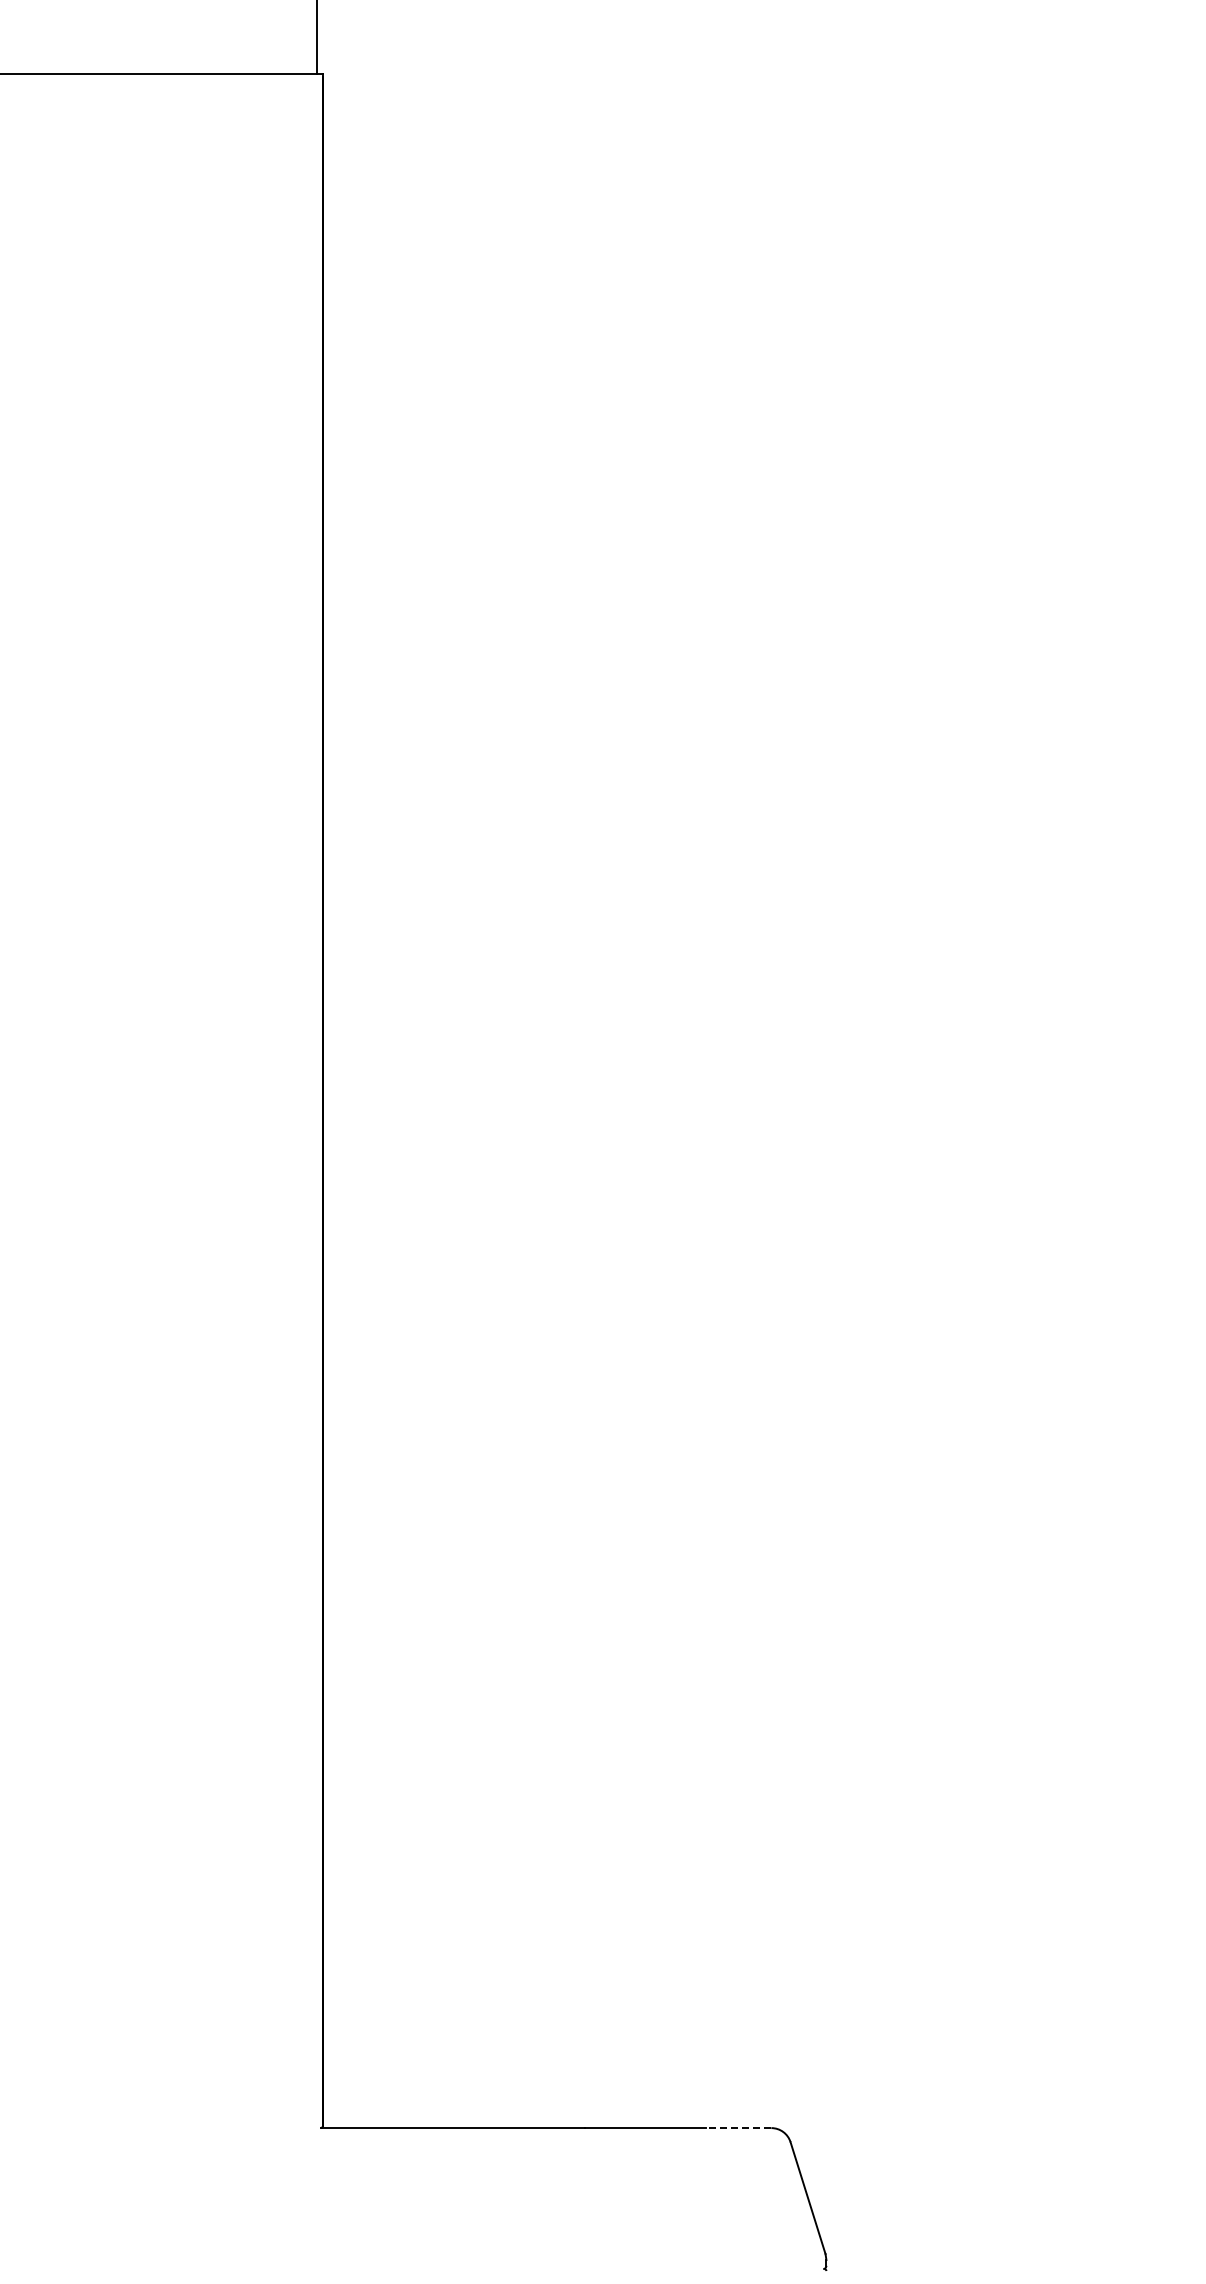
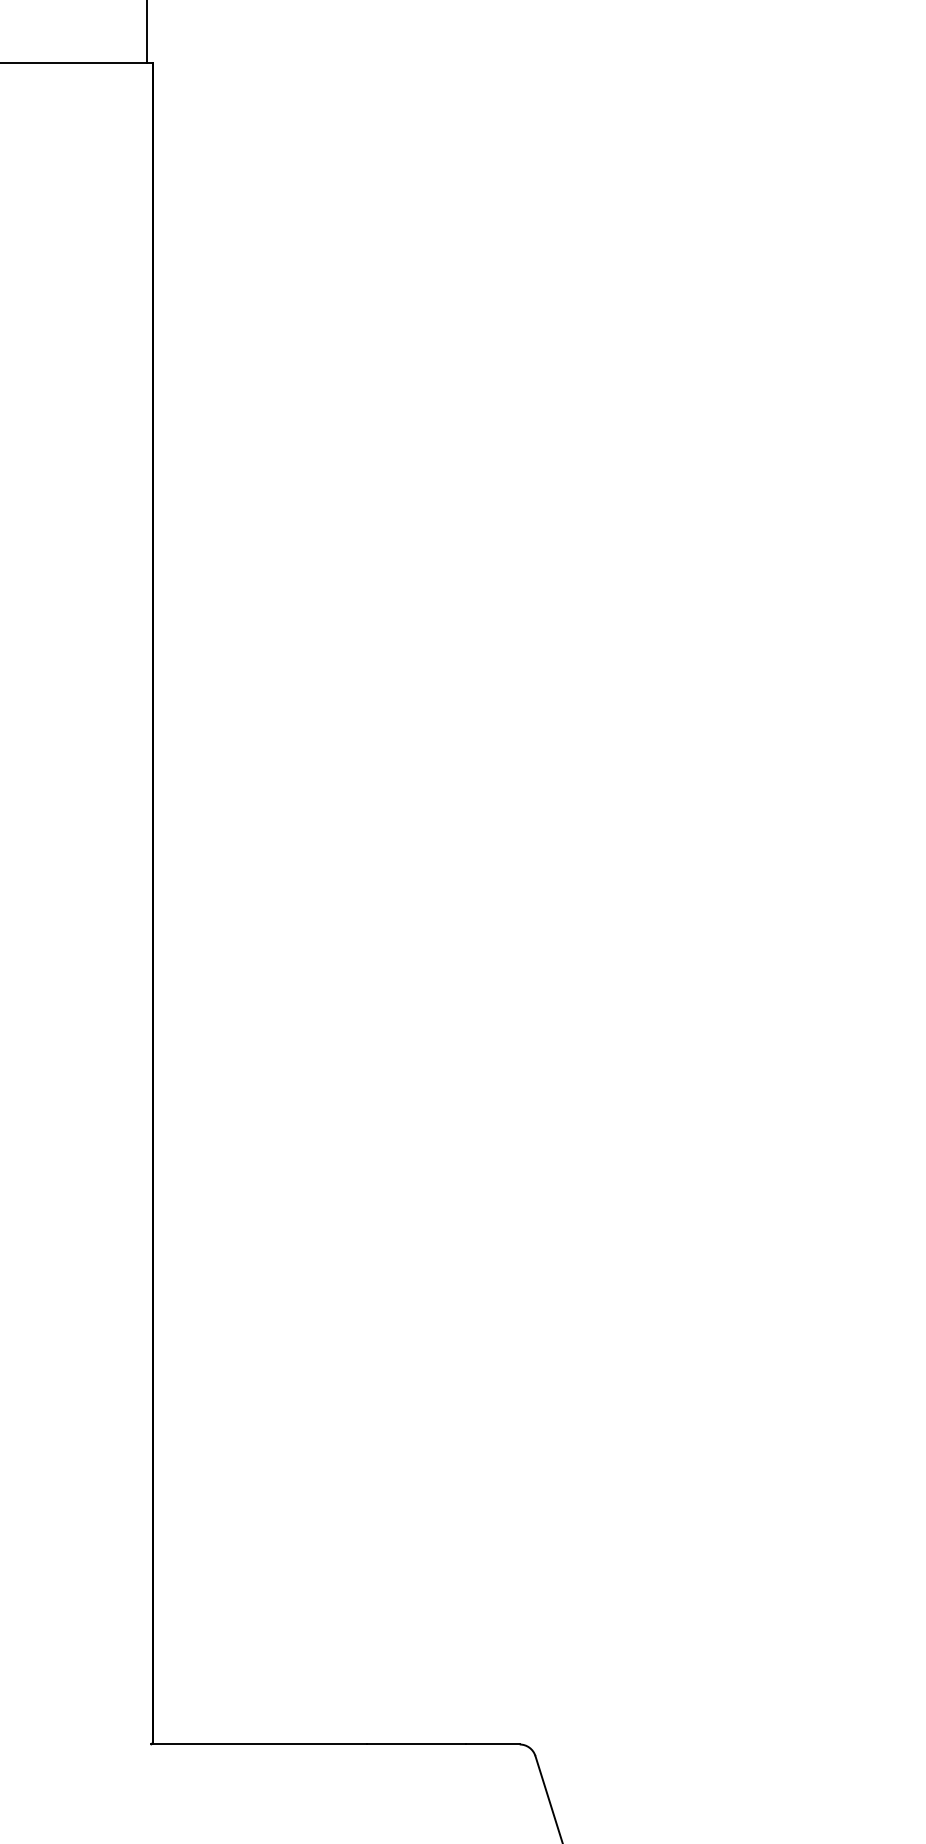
line: (738, 2128) -> (492, 1744), dashed -> solid

